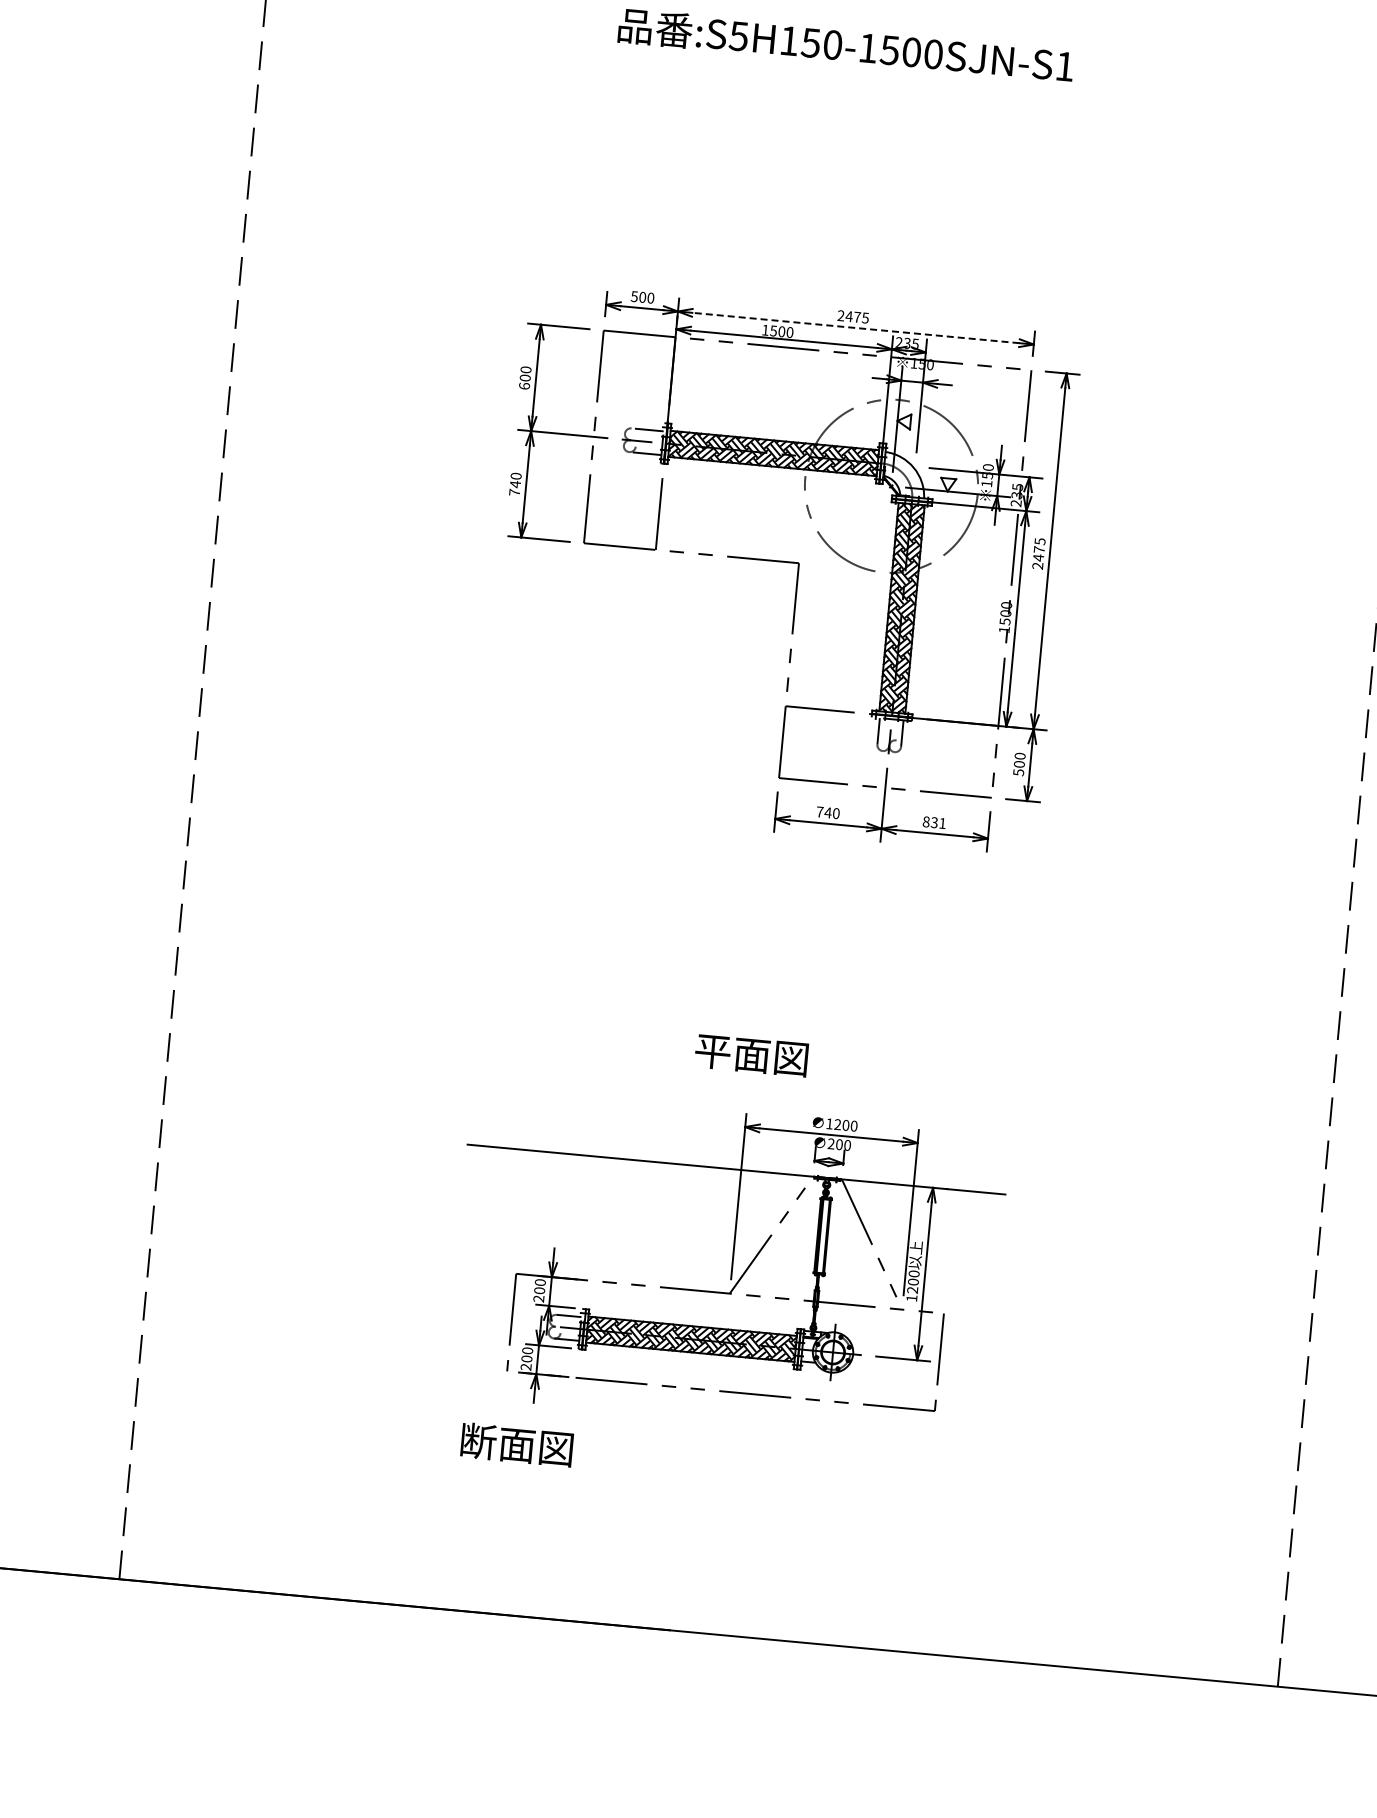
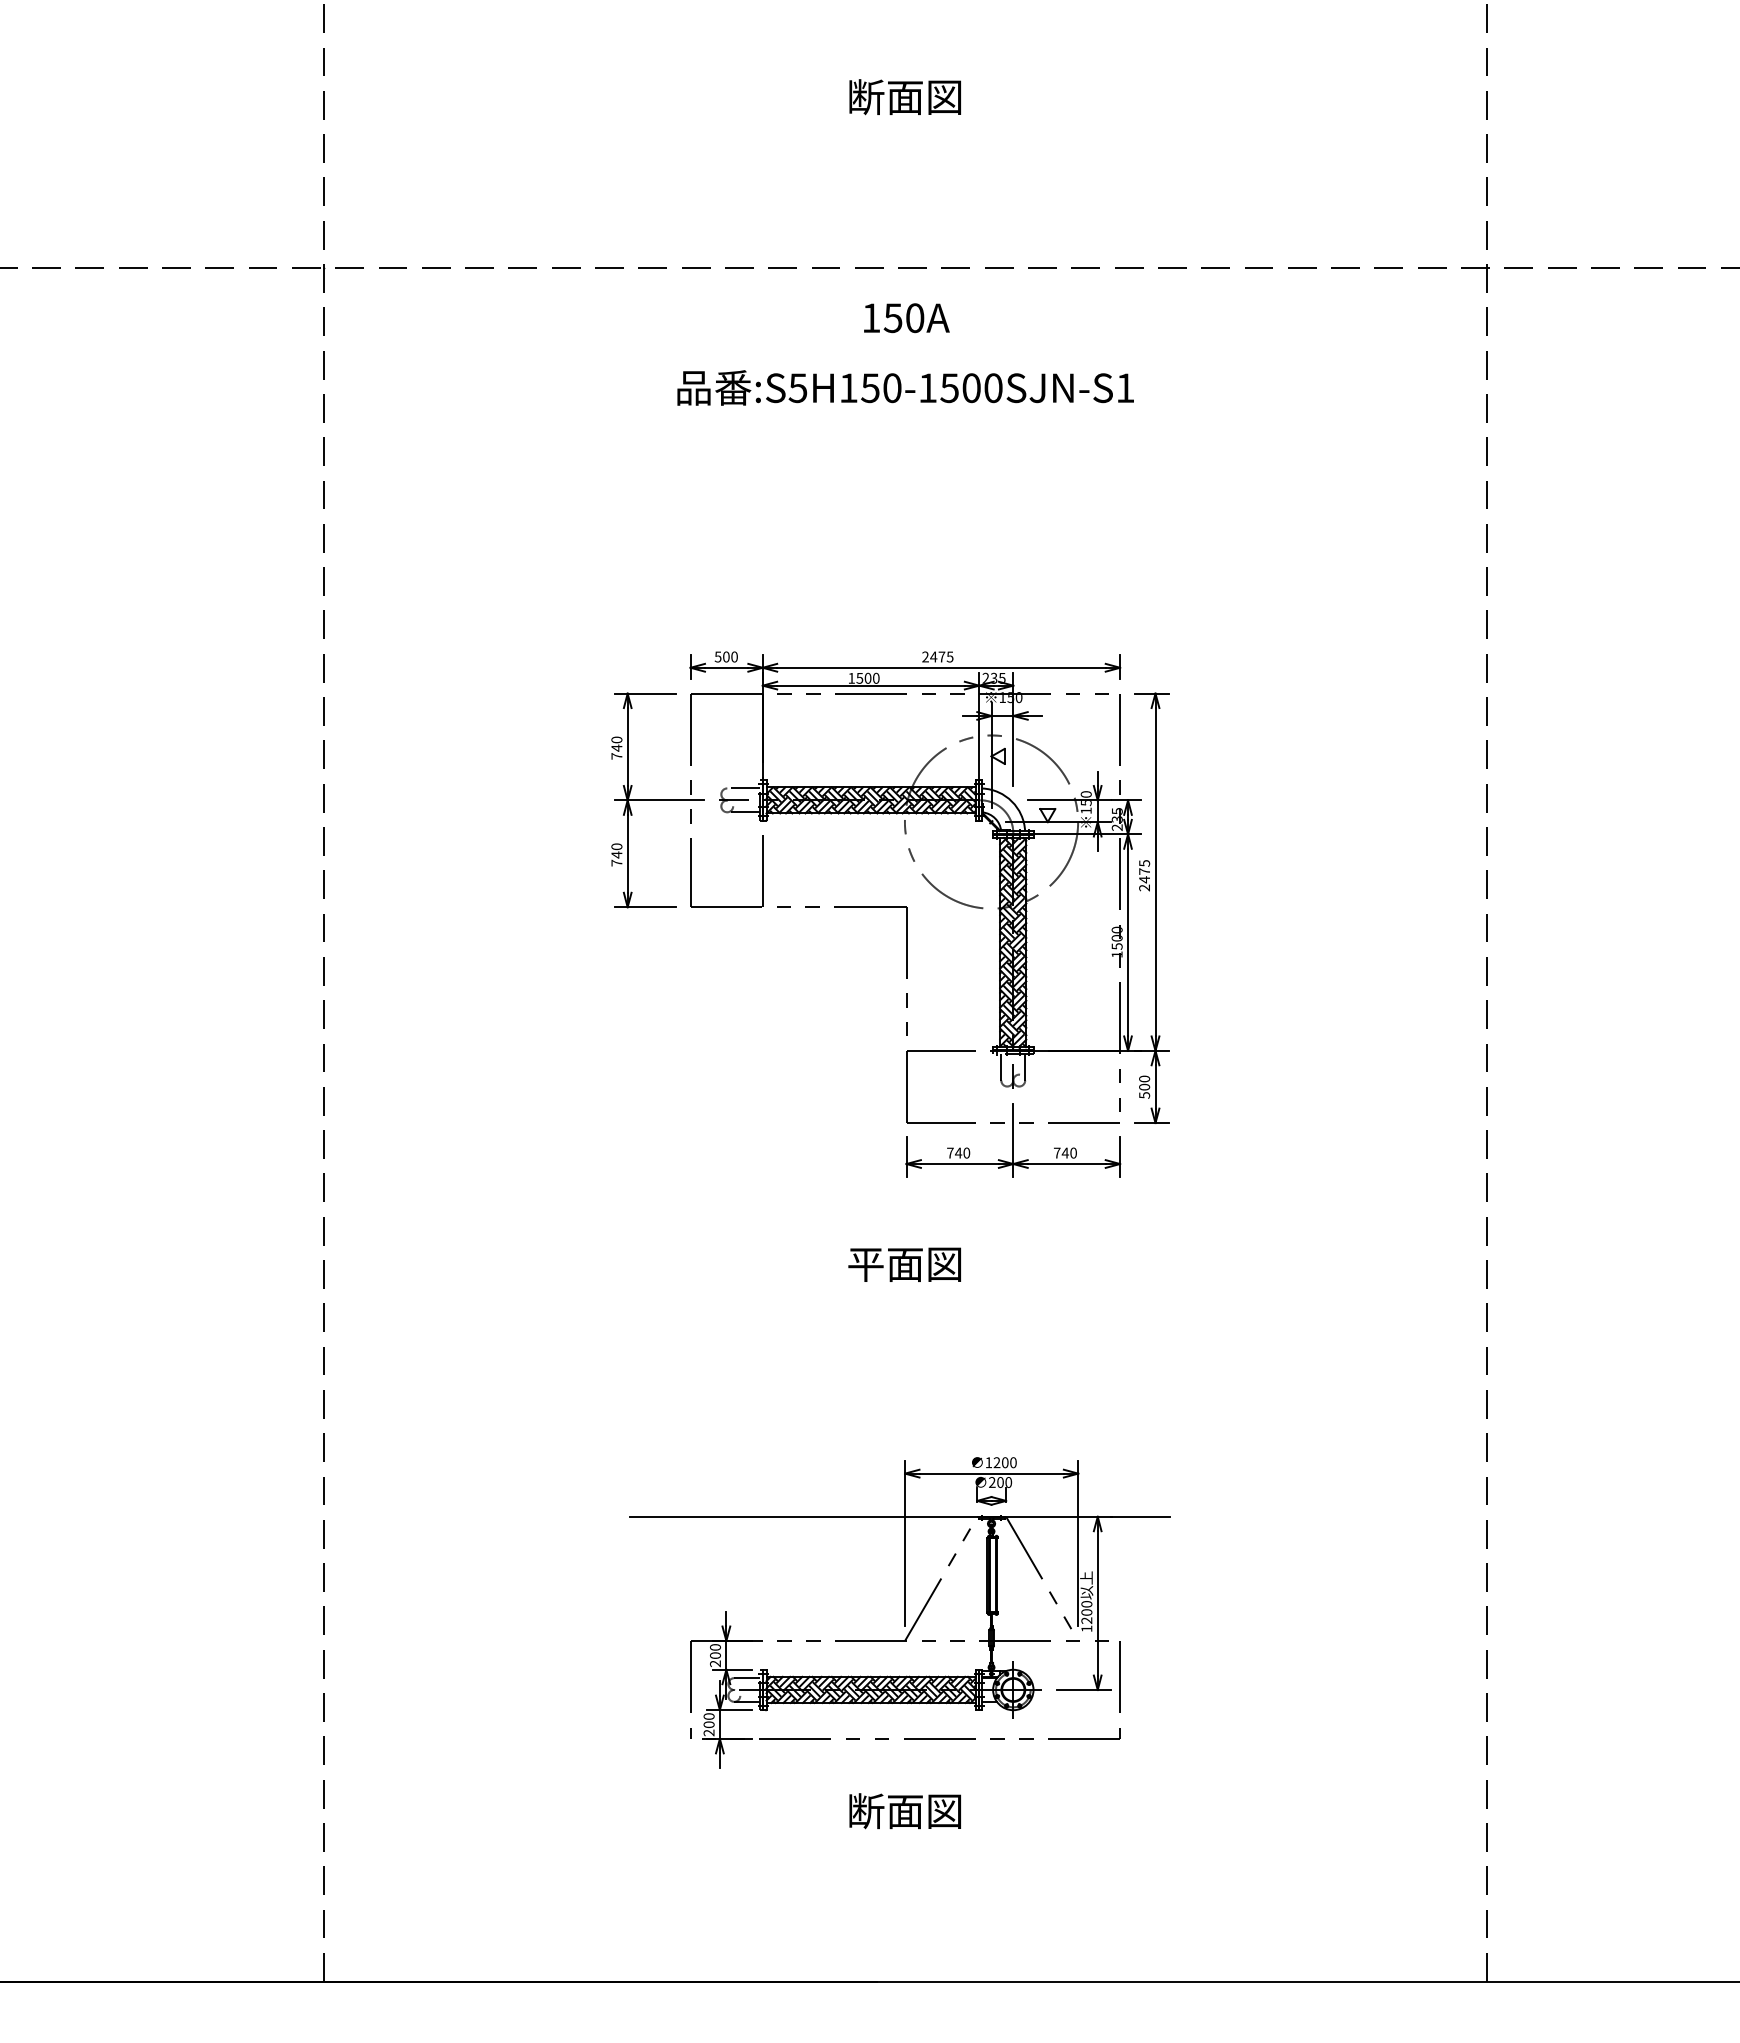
line: (854, 327) -> (940, 667), dashed -> solid
text: (524, 381) -> (616, 751), 600 -> 740
text: (933, 822) -> (1064, 1152), 831 -> 740
text: (751, 1055) -> (904, 1264), moved
text: (516, 1445) -> (904, 1811), moved

